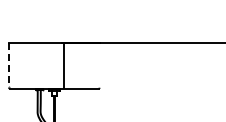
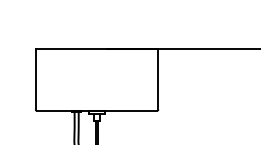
line: (9, 65) -> (36, 79), dashed -> solid
line: (63, 65) -> (158, 79), moved

